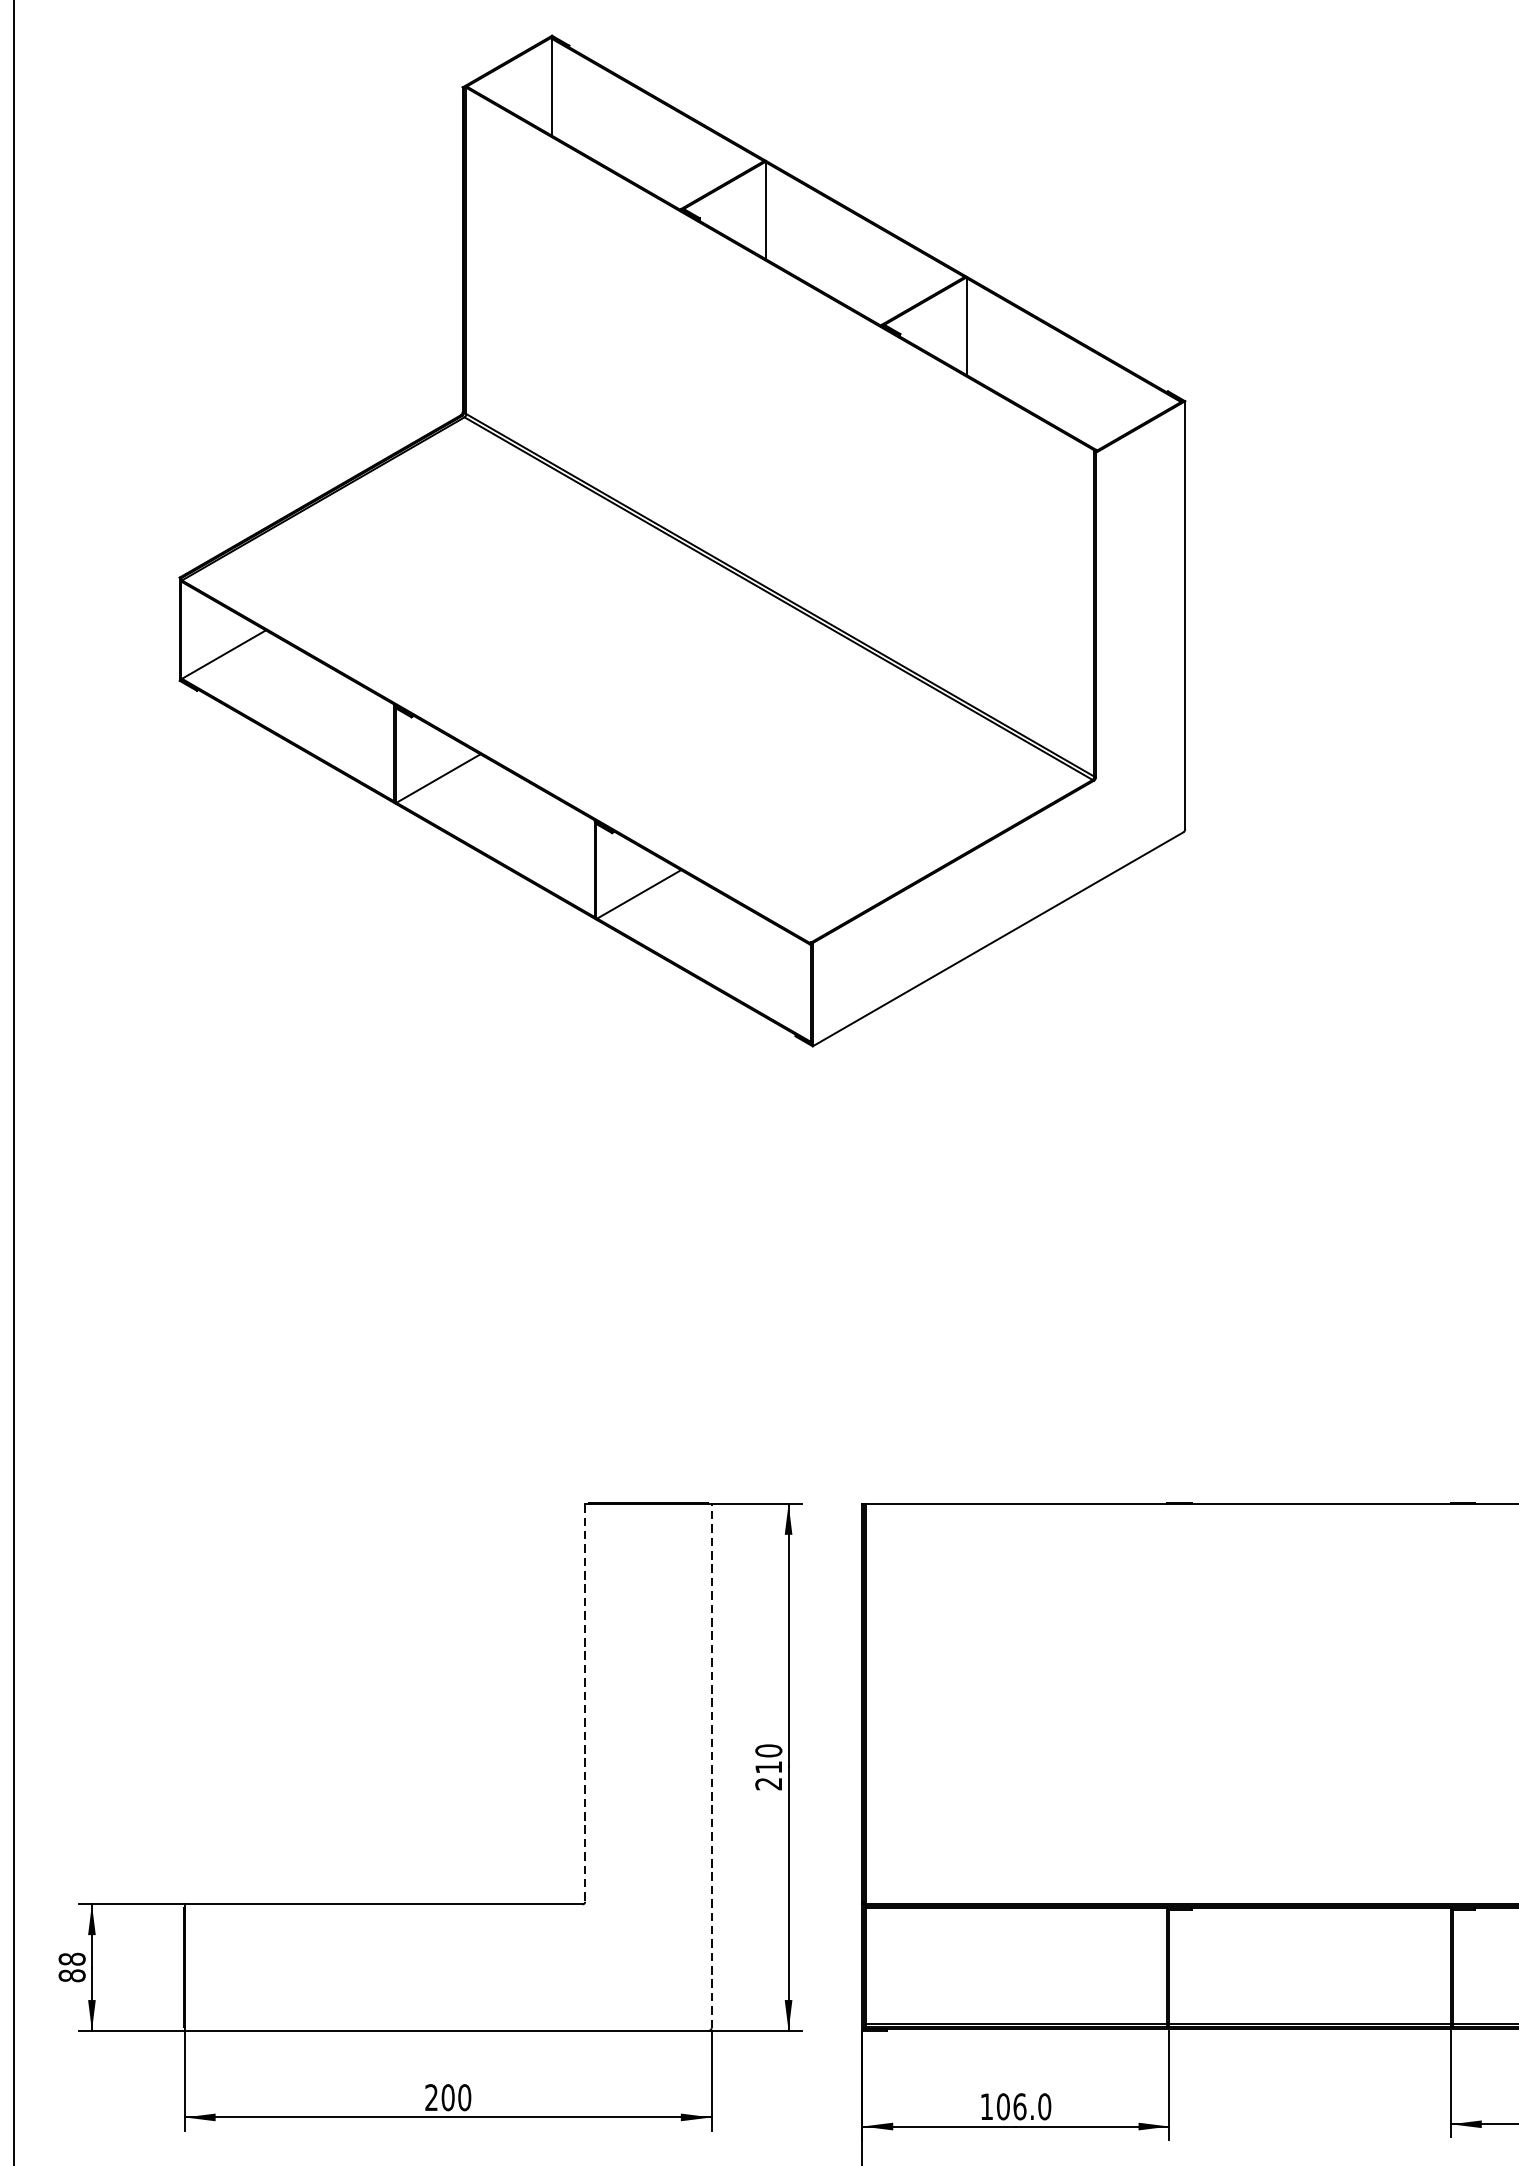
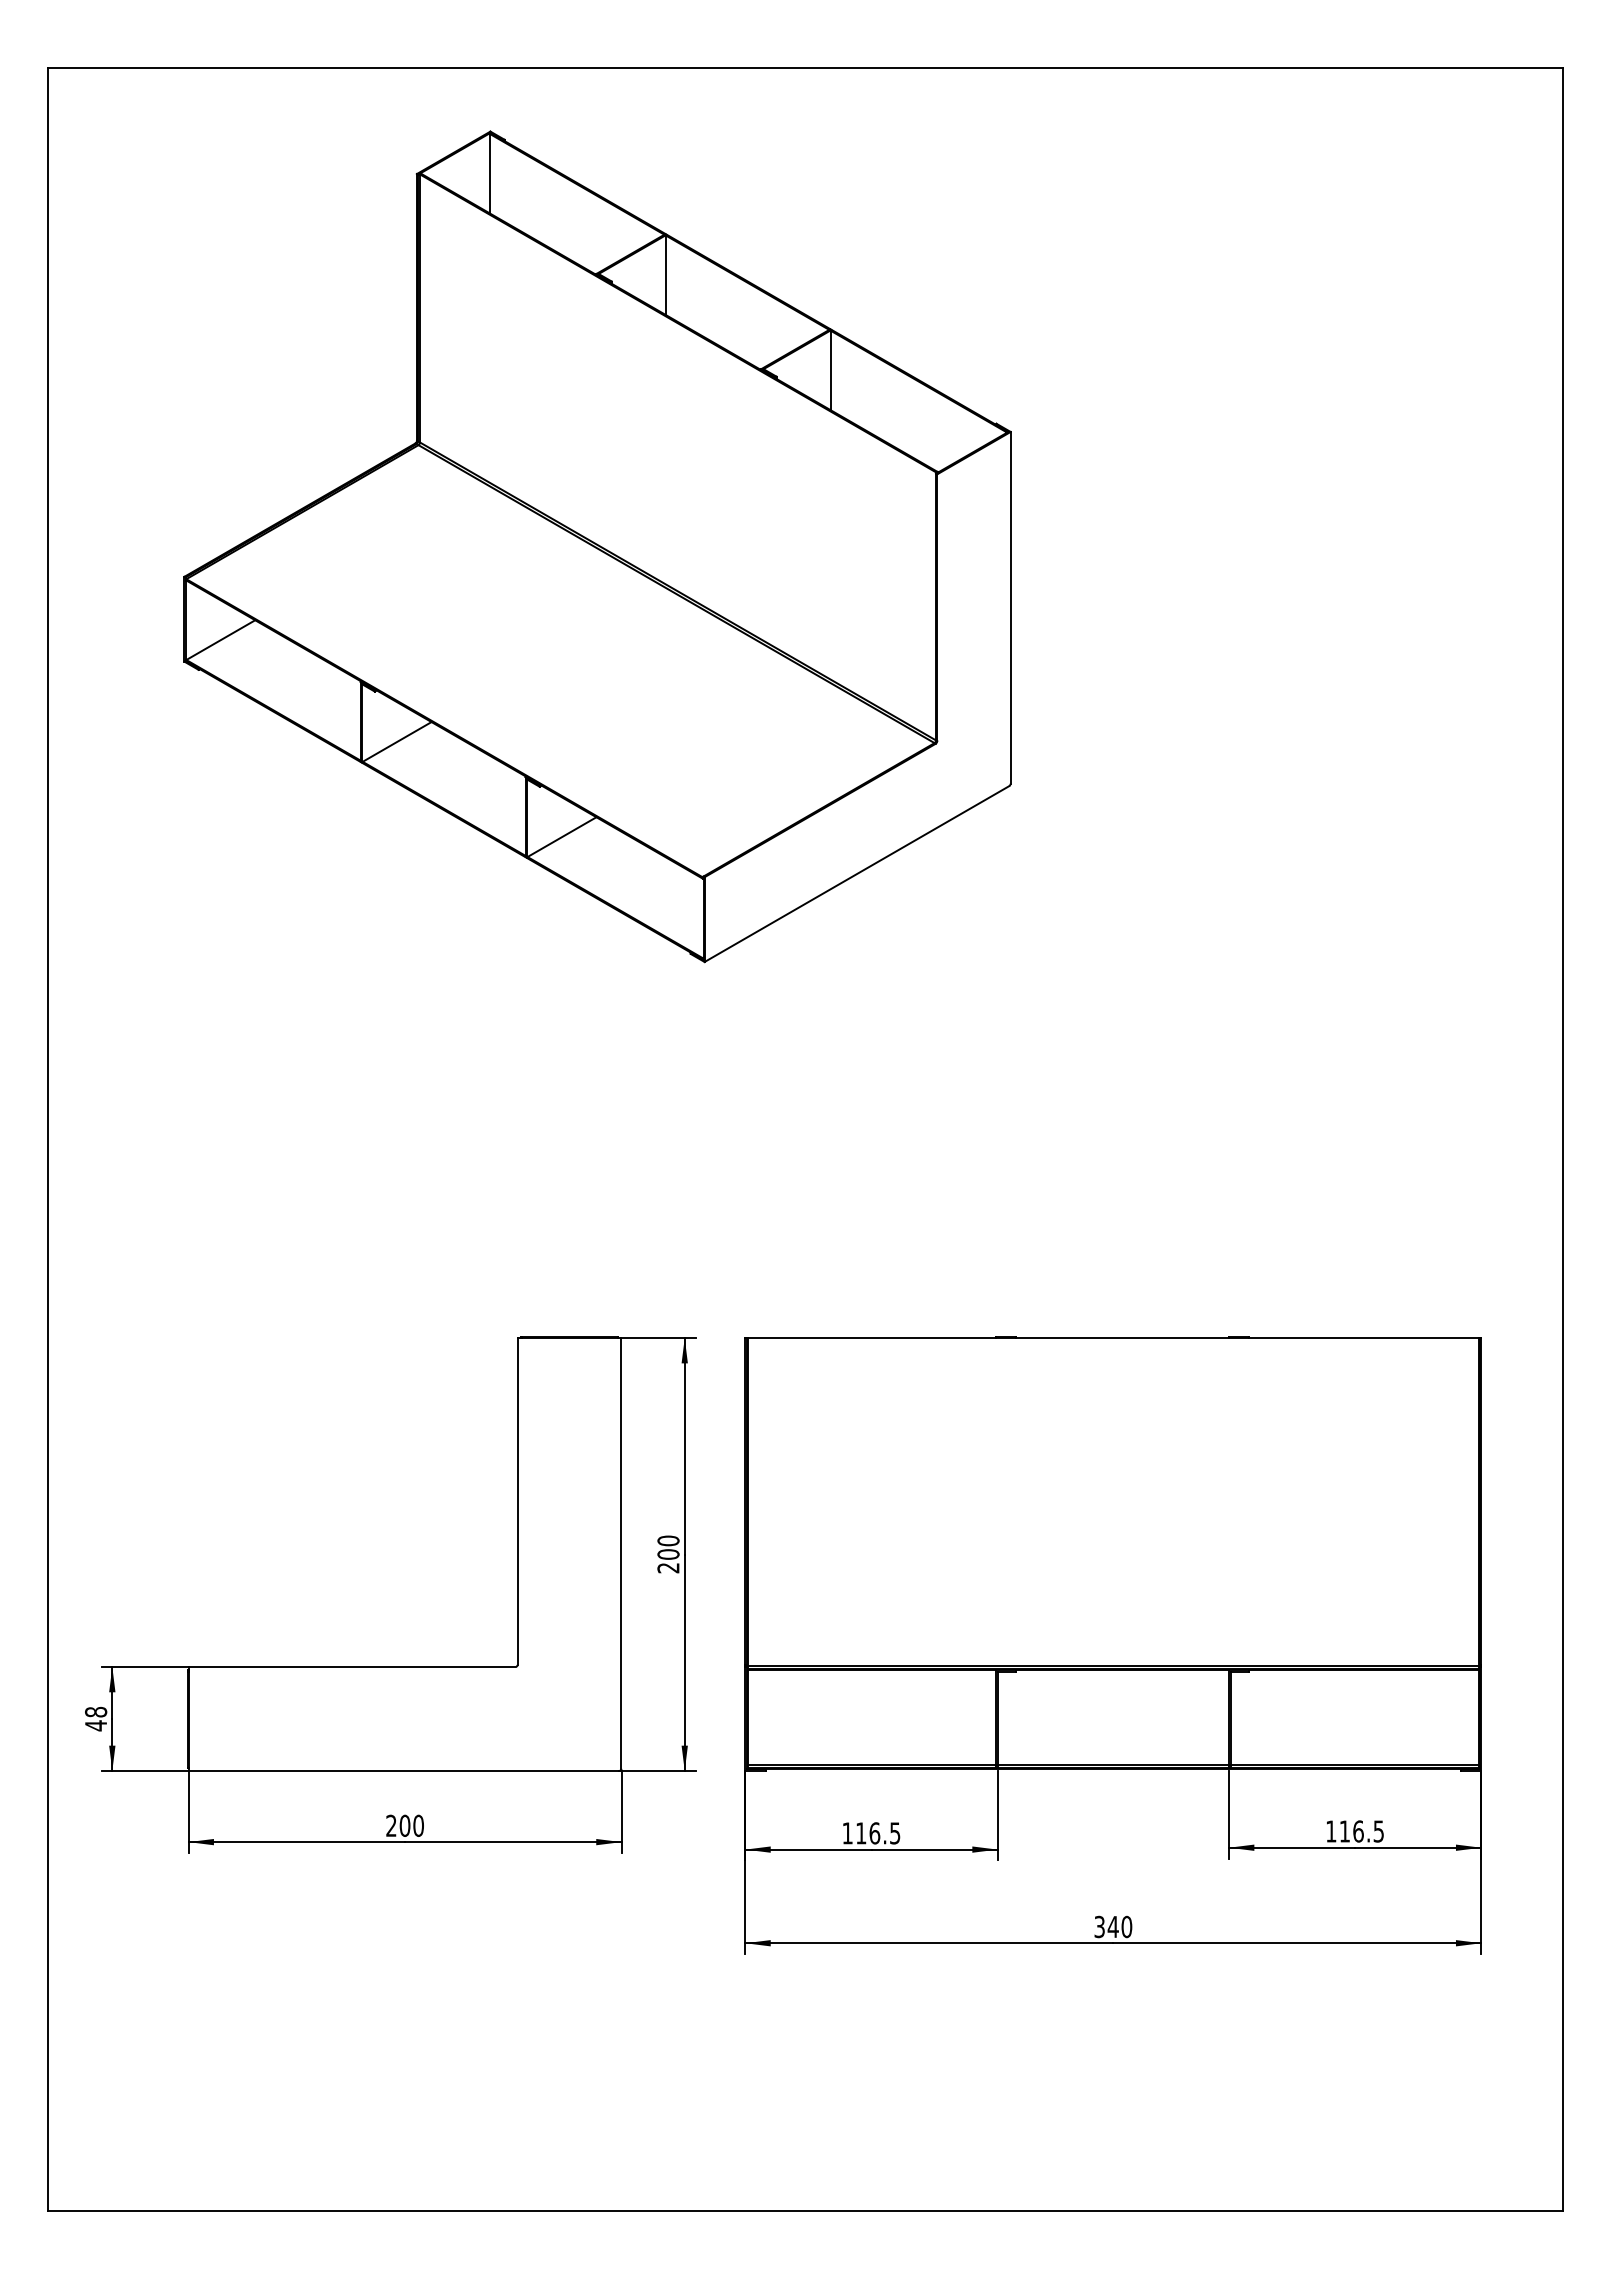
line: (585, 1704) -> (517, 1502), dashed -> solid
line: (711, 1764) -> (621, 1552), dashed -> solid
text: (768, 1767) -> (668, 1554), 210 -> 200
text: (72, 1975) -> (96, 1725), 88 -> 48
text: (1024, 2106) -> (878, 1833), 106.0 -> 116.5

